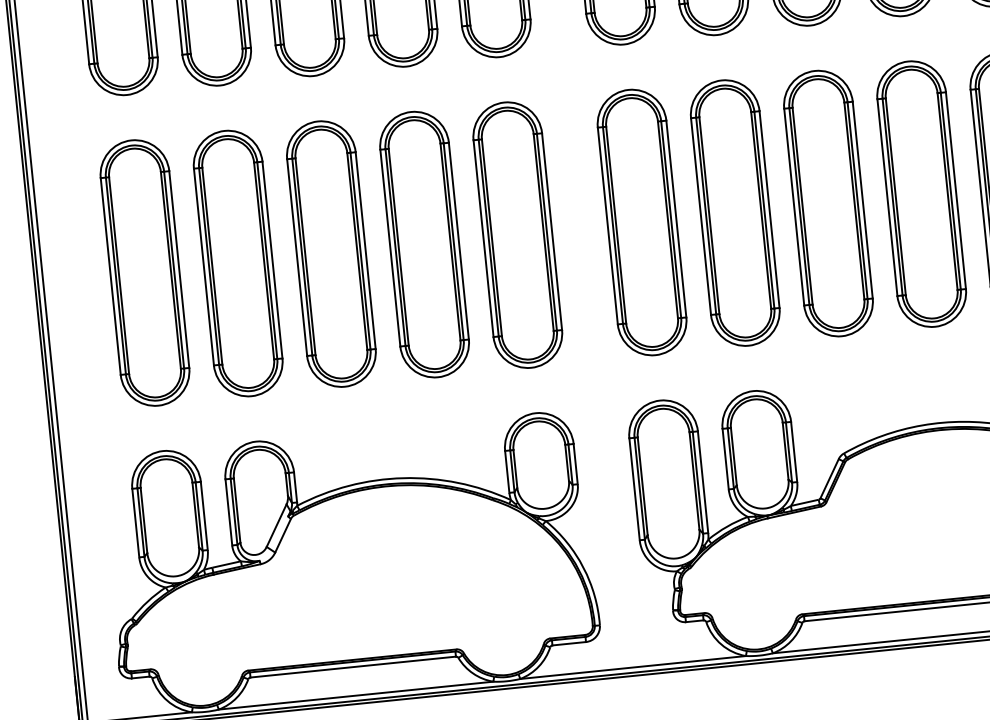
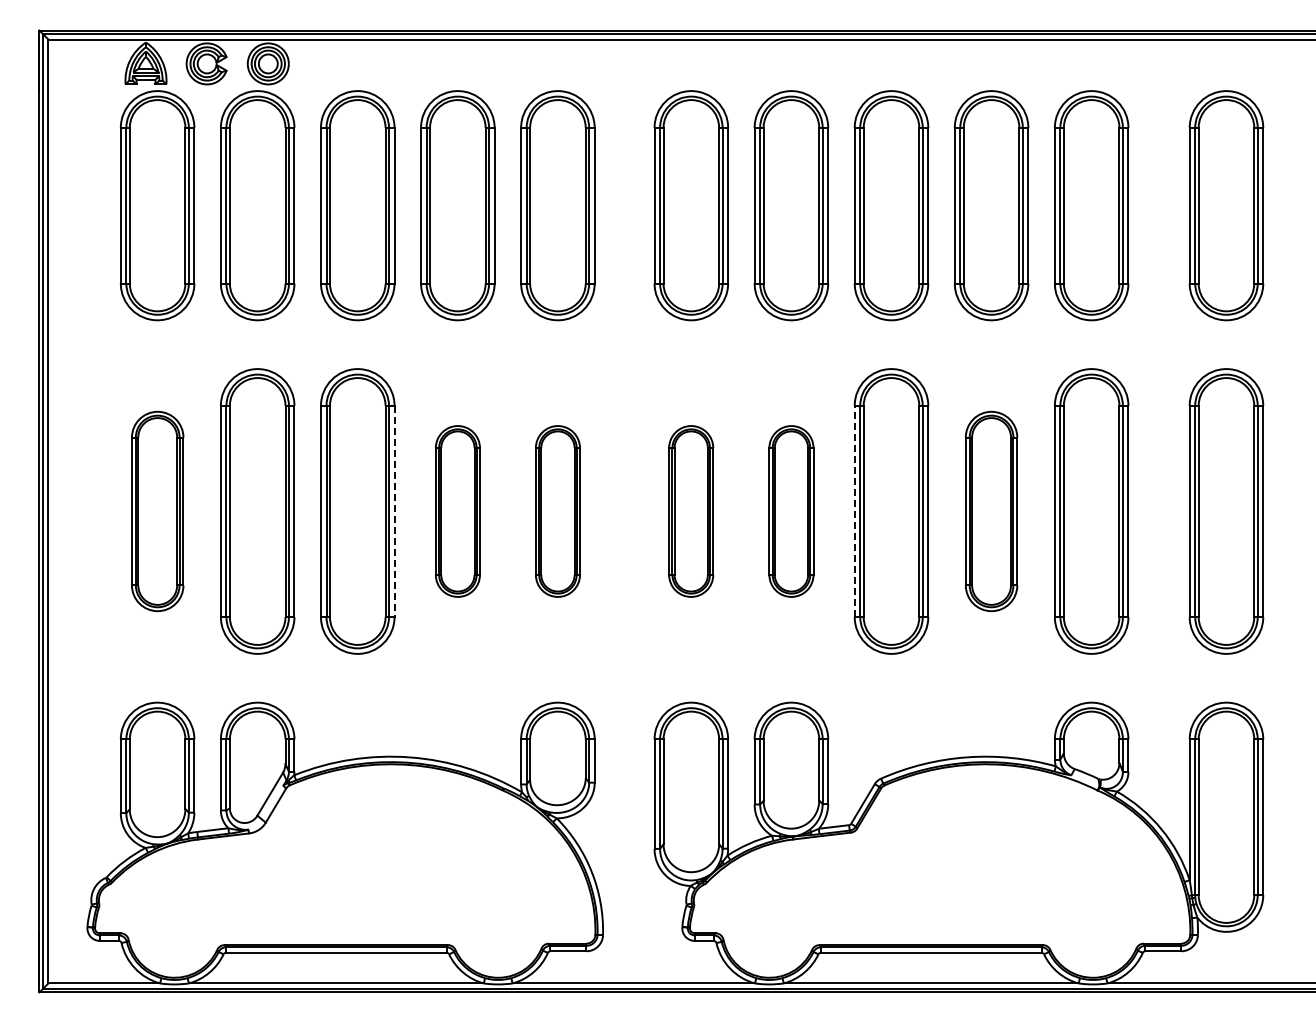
part: (921, 194) -> (991, 511), size x0.7
line: (794, 207) -> (854, 511), solid -> dashed
part: (735, 213) -> (791, 511), size x0.6
part: (641, 222) -> (690, 511), size x0.6
part: (517, 235) -> (557, 511), size x0.6
part: (424, 244) -> (457, 511), size x0.6
line: (365, 250) -> (394, 511), solid -> dashed
part: (144, 273) -> (157, 511), size x0.7

